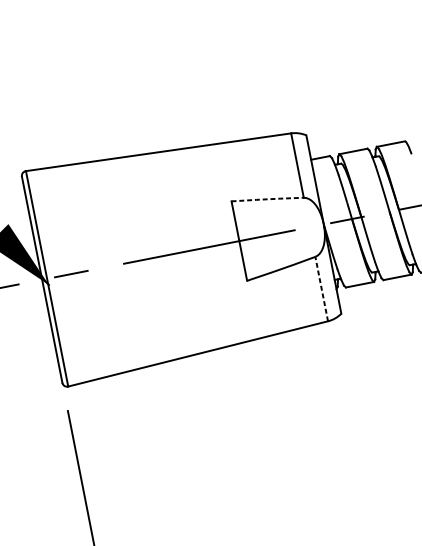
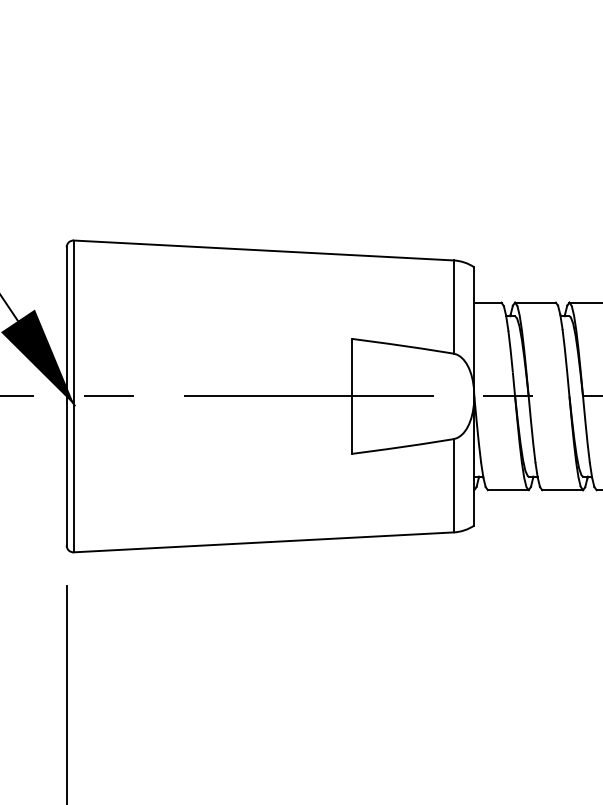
line: (268, 198) -> (403, 345), dashed -> solid
line: (321, 288) -> (453, 485), dashed -> solid

